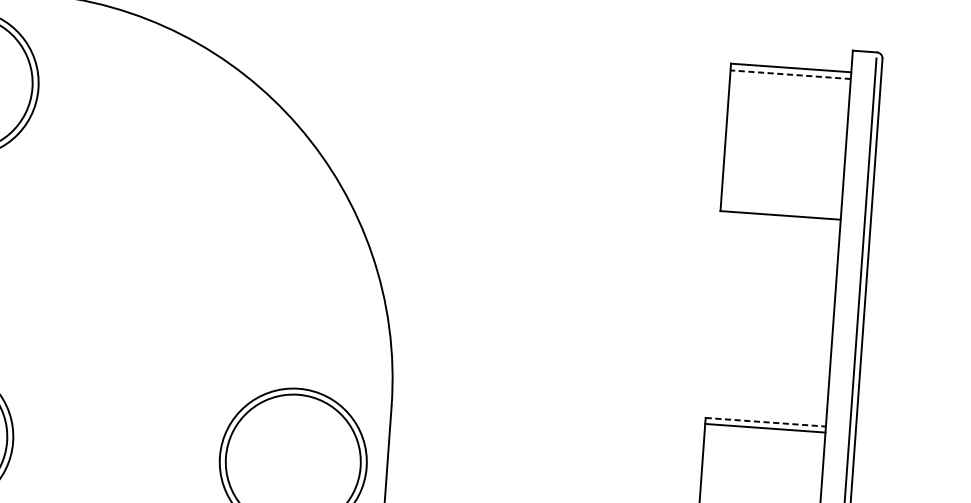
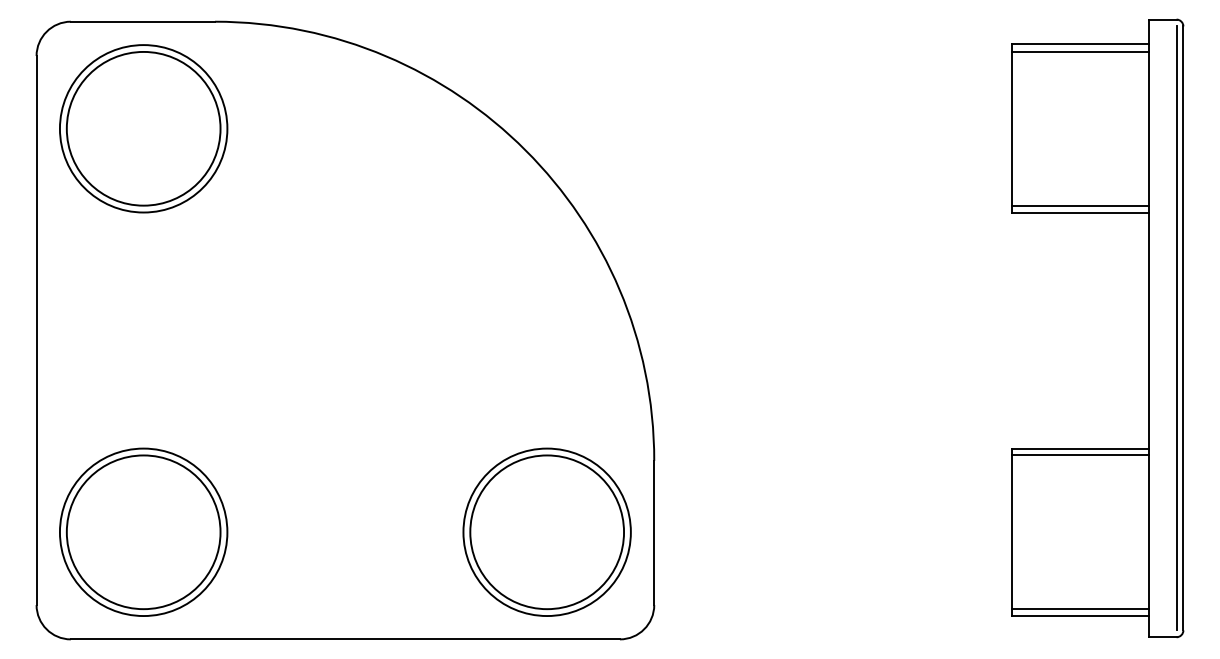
line: (790, 74) -> (1080, 51), dashed -> solid
line: (781, 209) -> (1080, 205), added
line: (765, 422) -> (1080, 448), dashed -> solid

